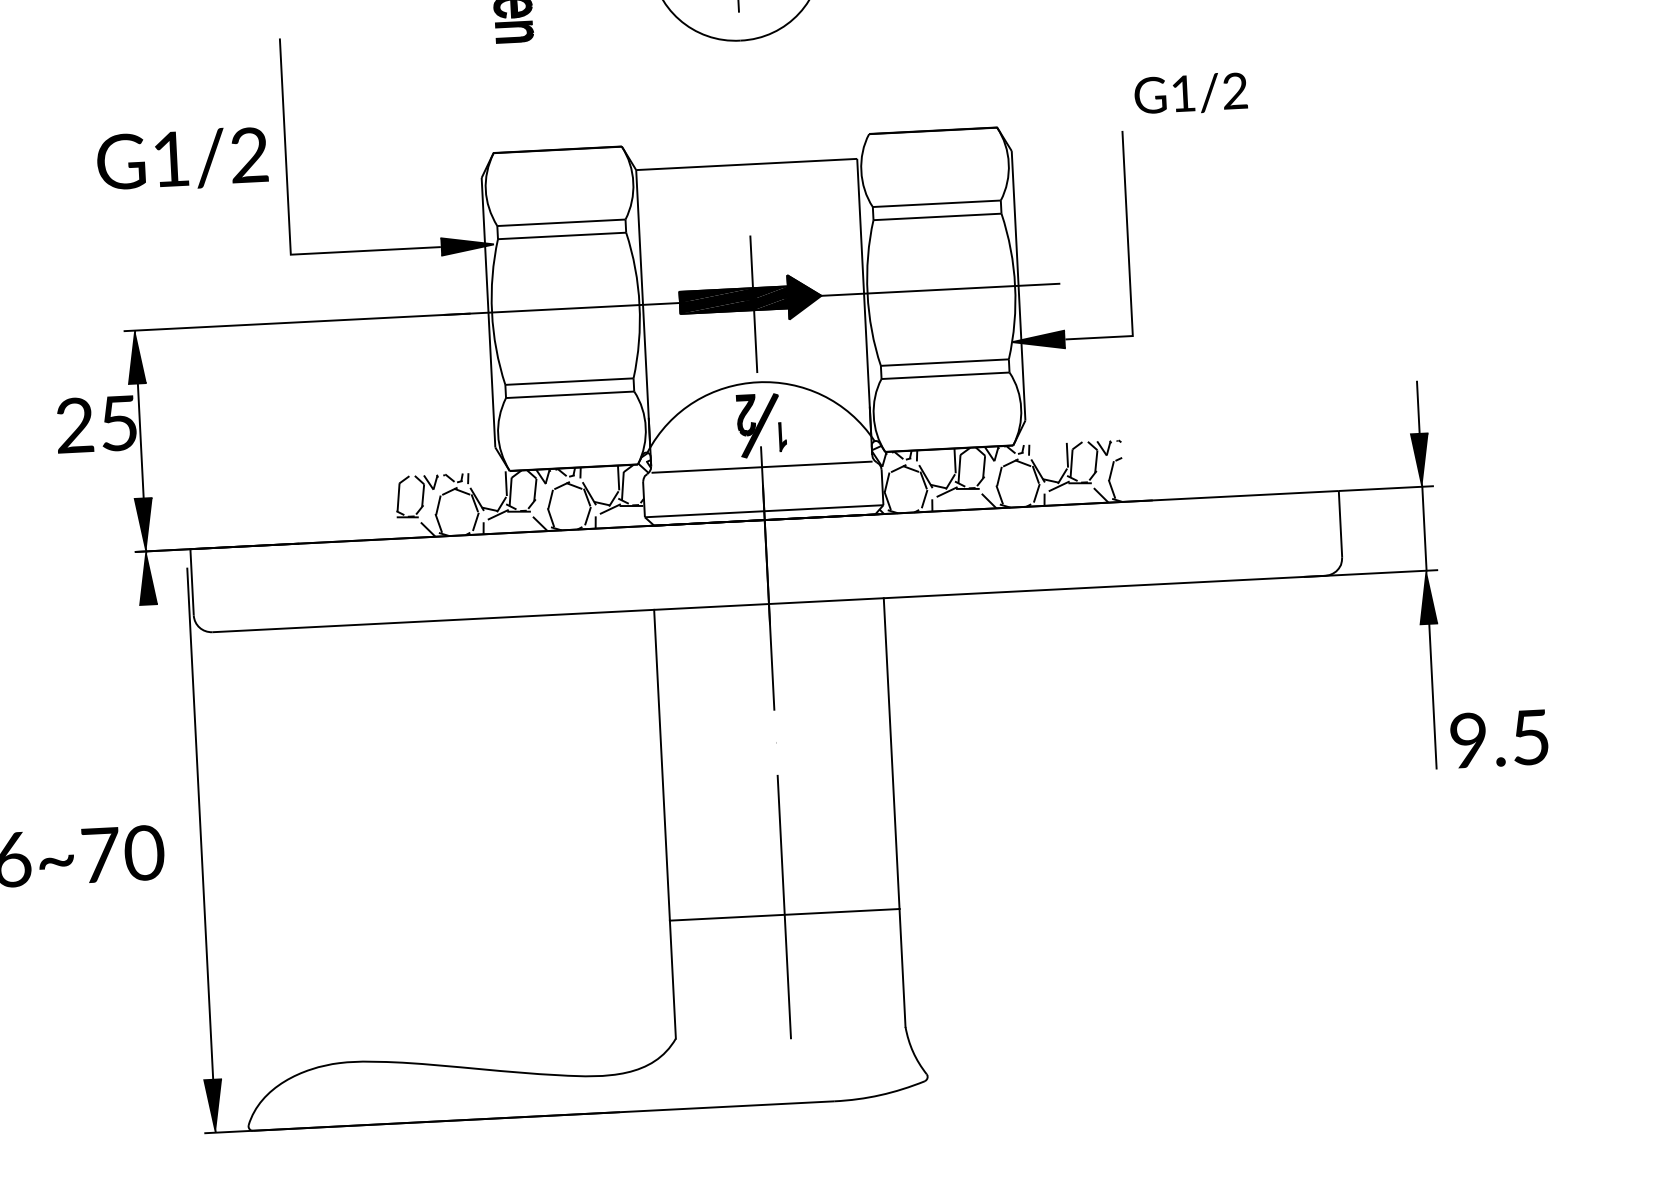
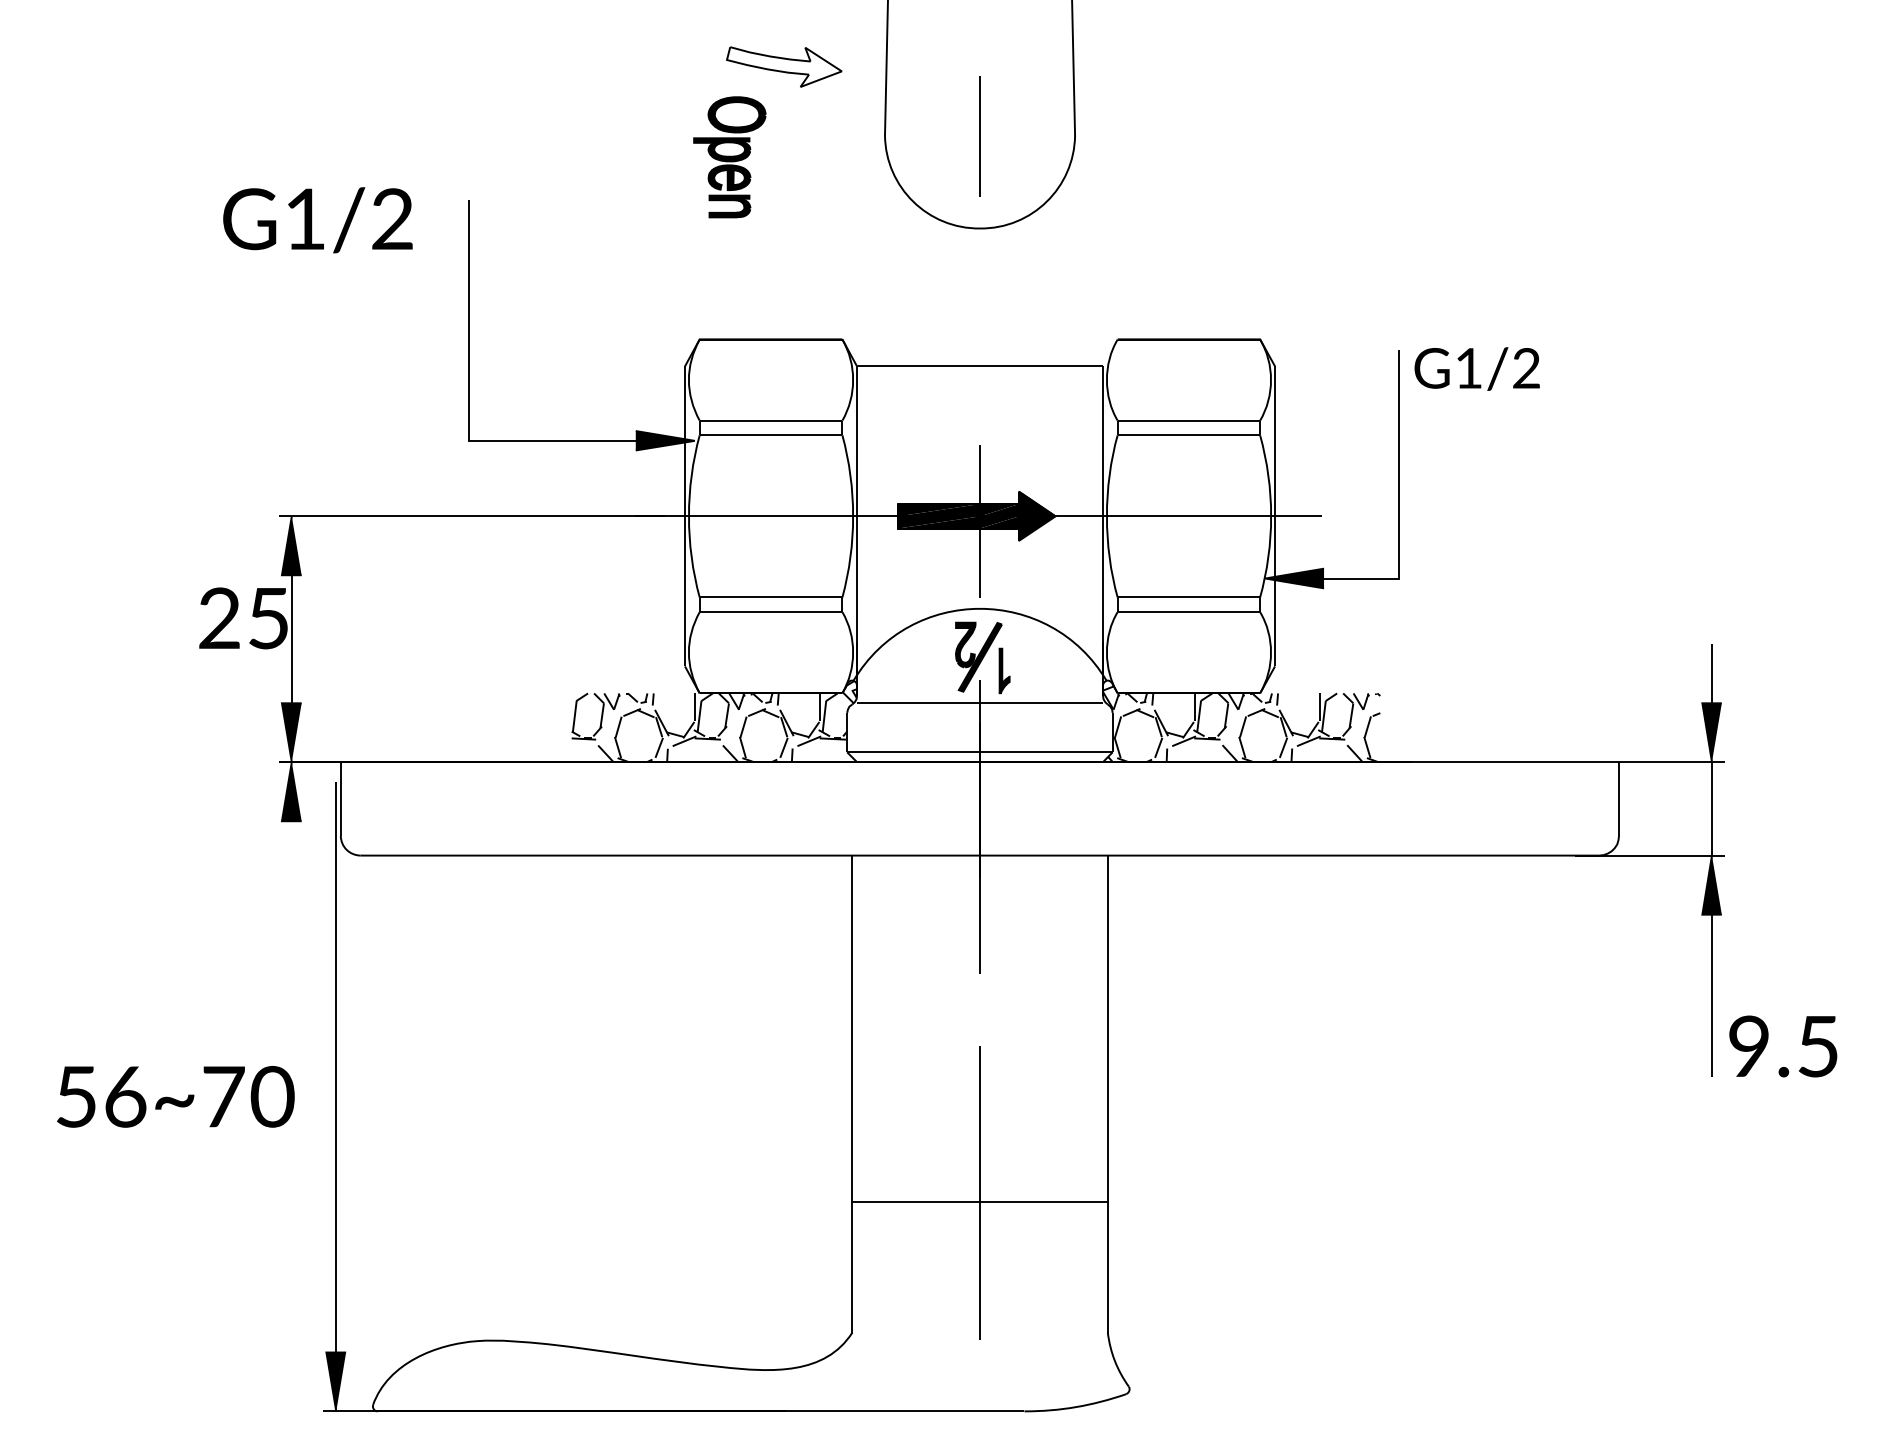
text: (1190, 93) -> (1476, 368), moved
text: (182, 159) -> (317, 220), moved
part: (782, 436) -> (1004, 670), size x1.43

